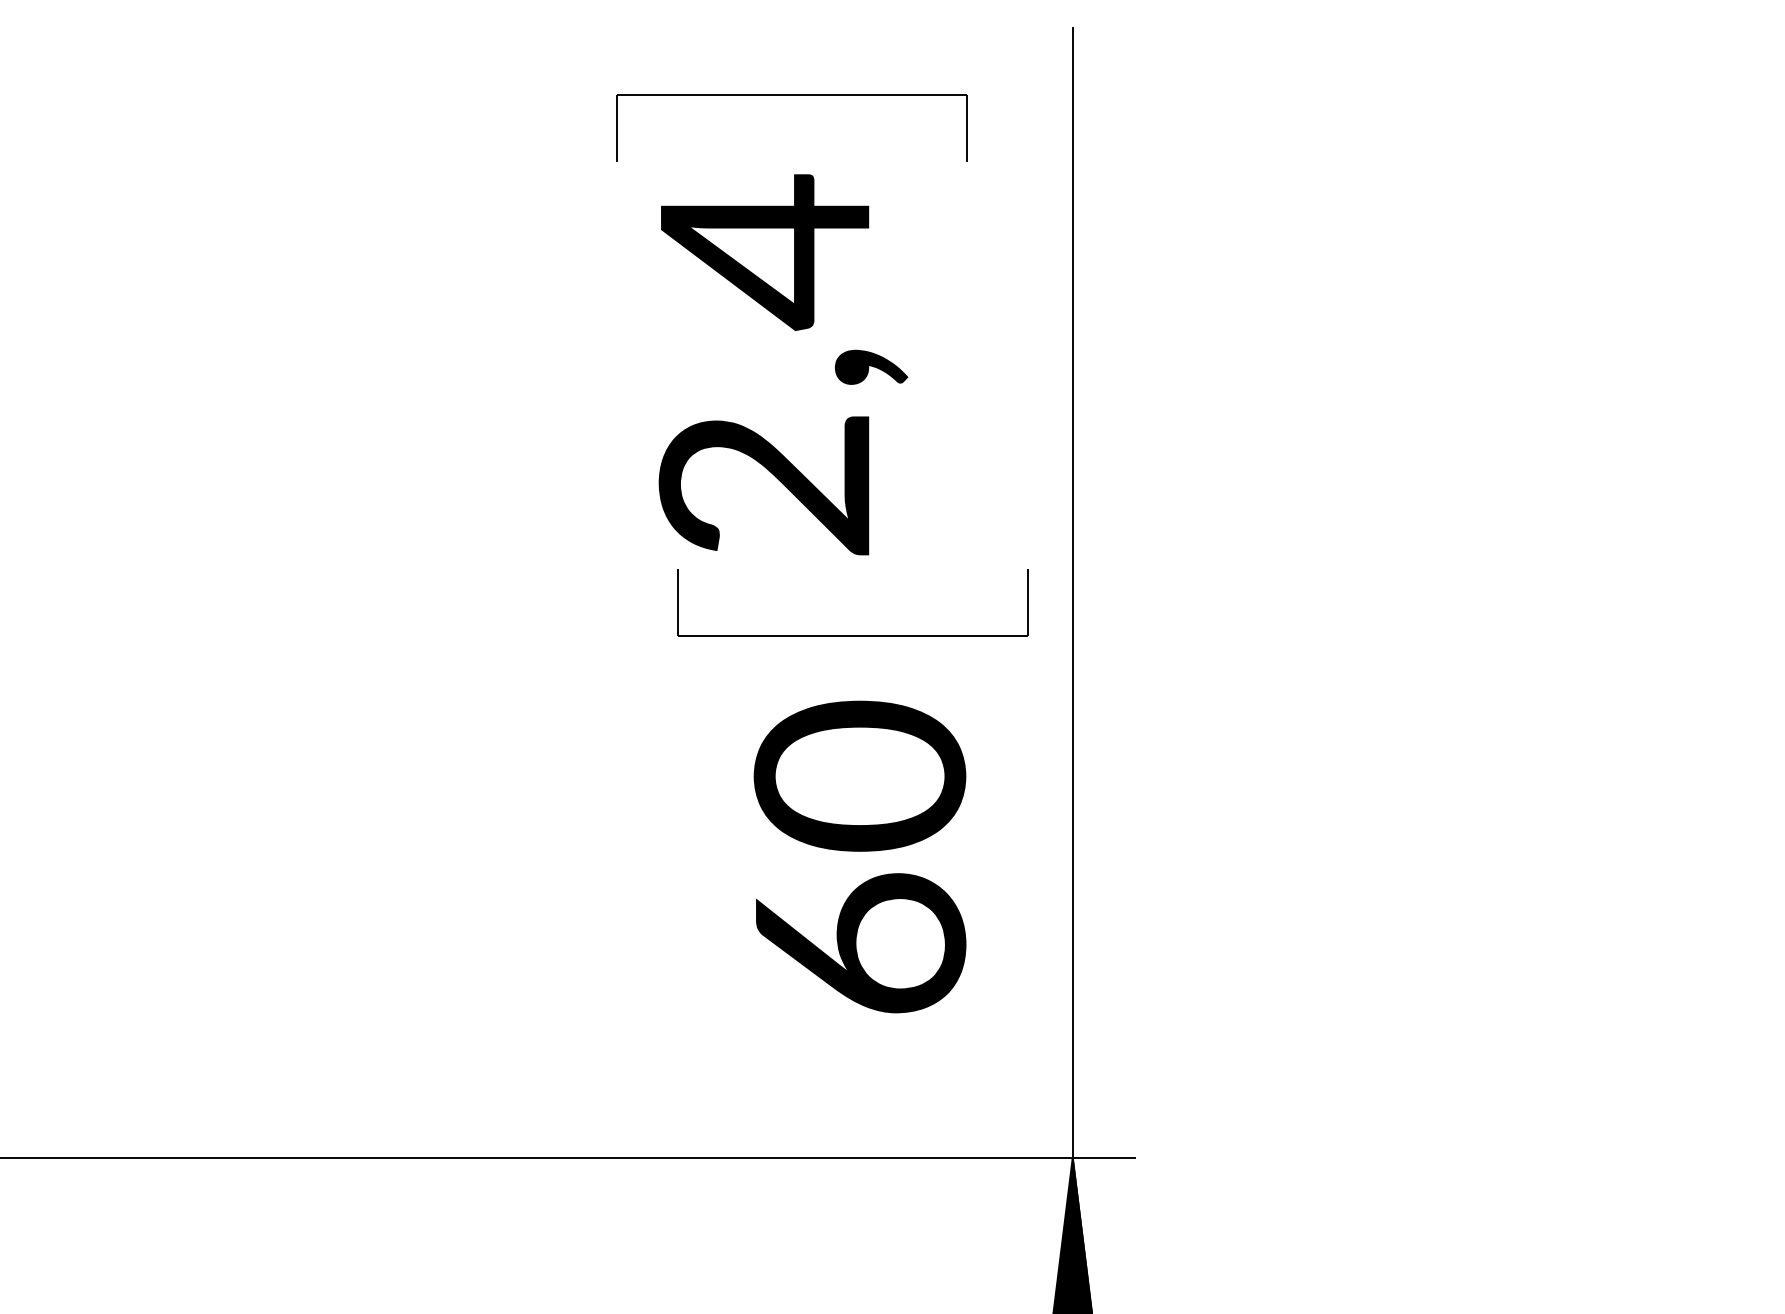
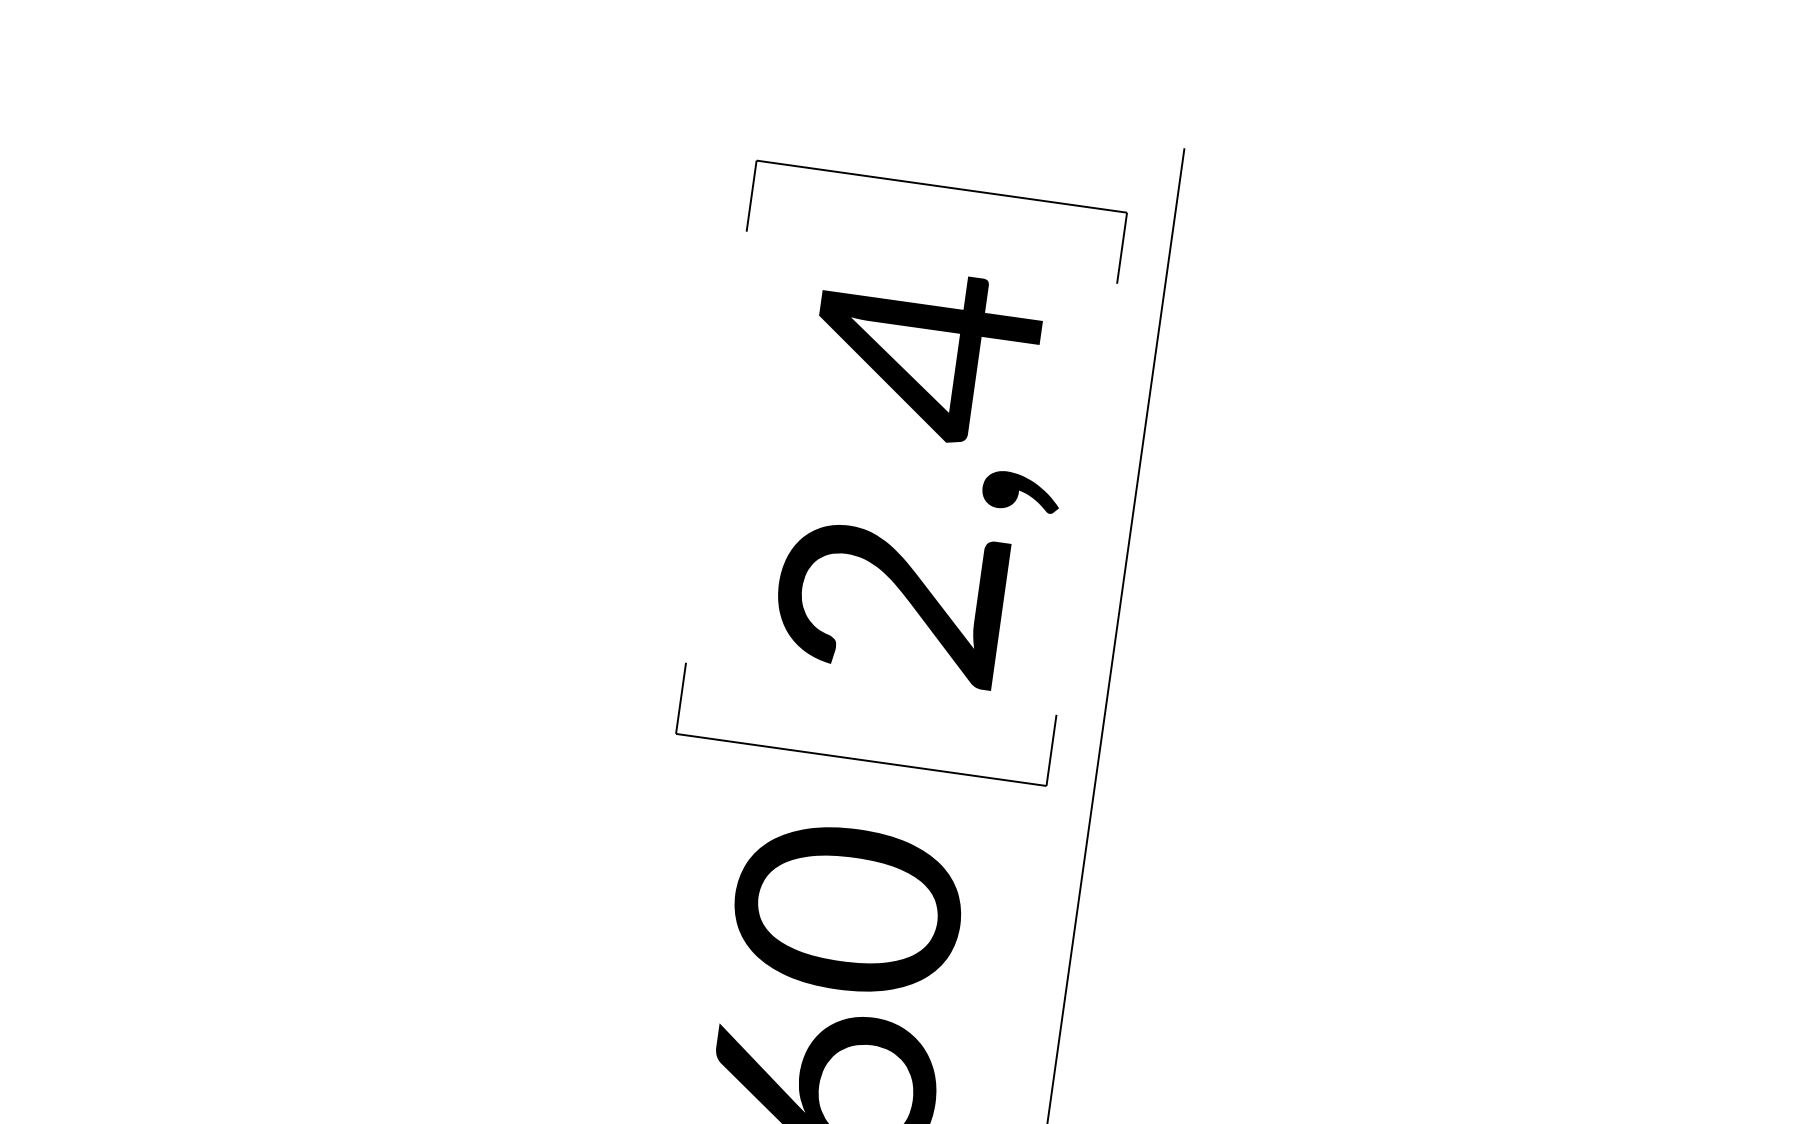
part: (791, 95) -> (941, 187), moved
text: (783, 364) -> (928, 476), moved

